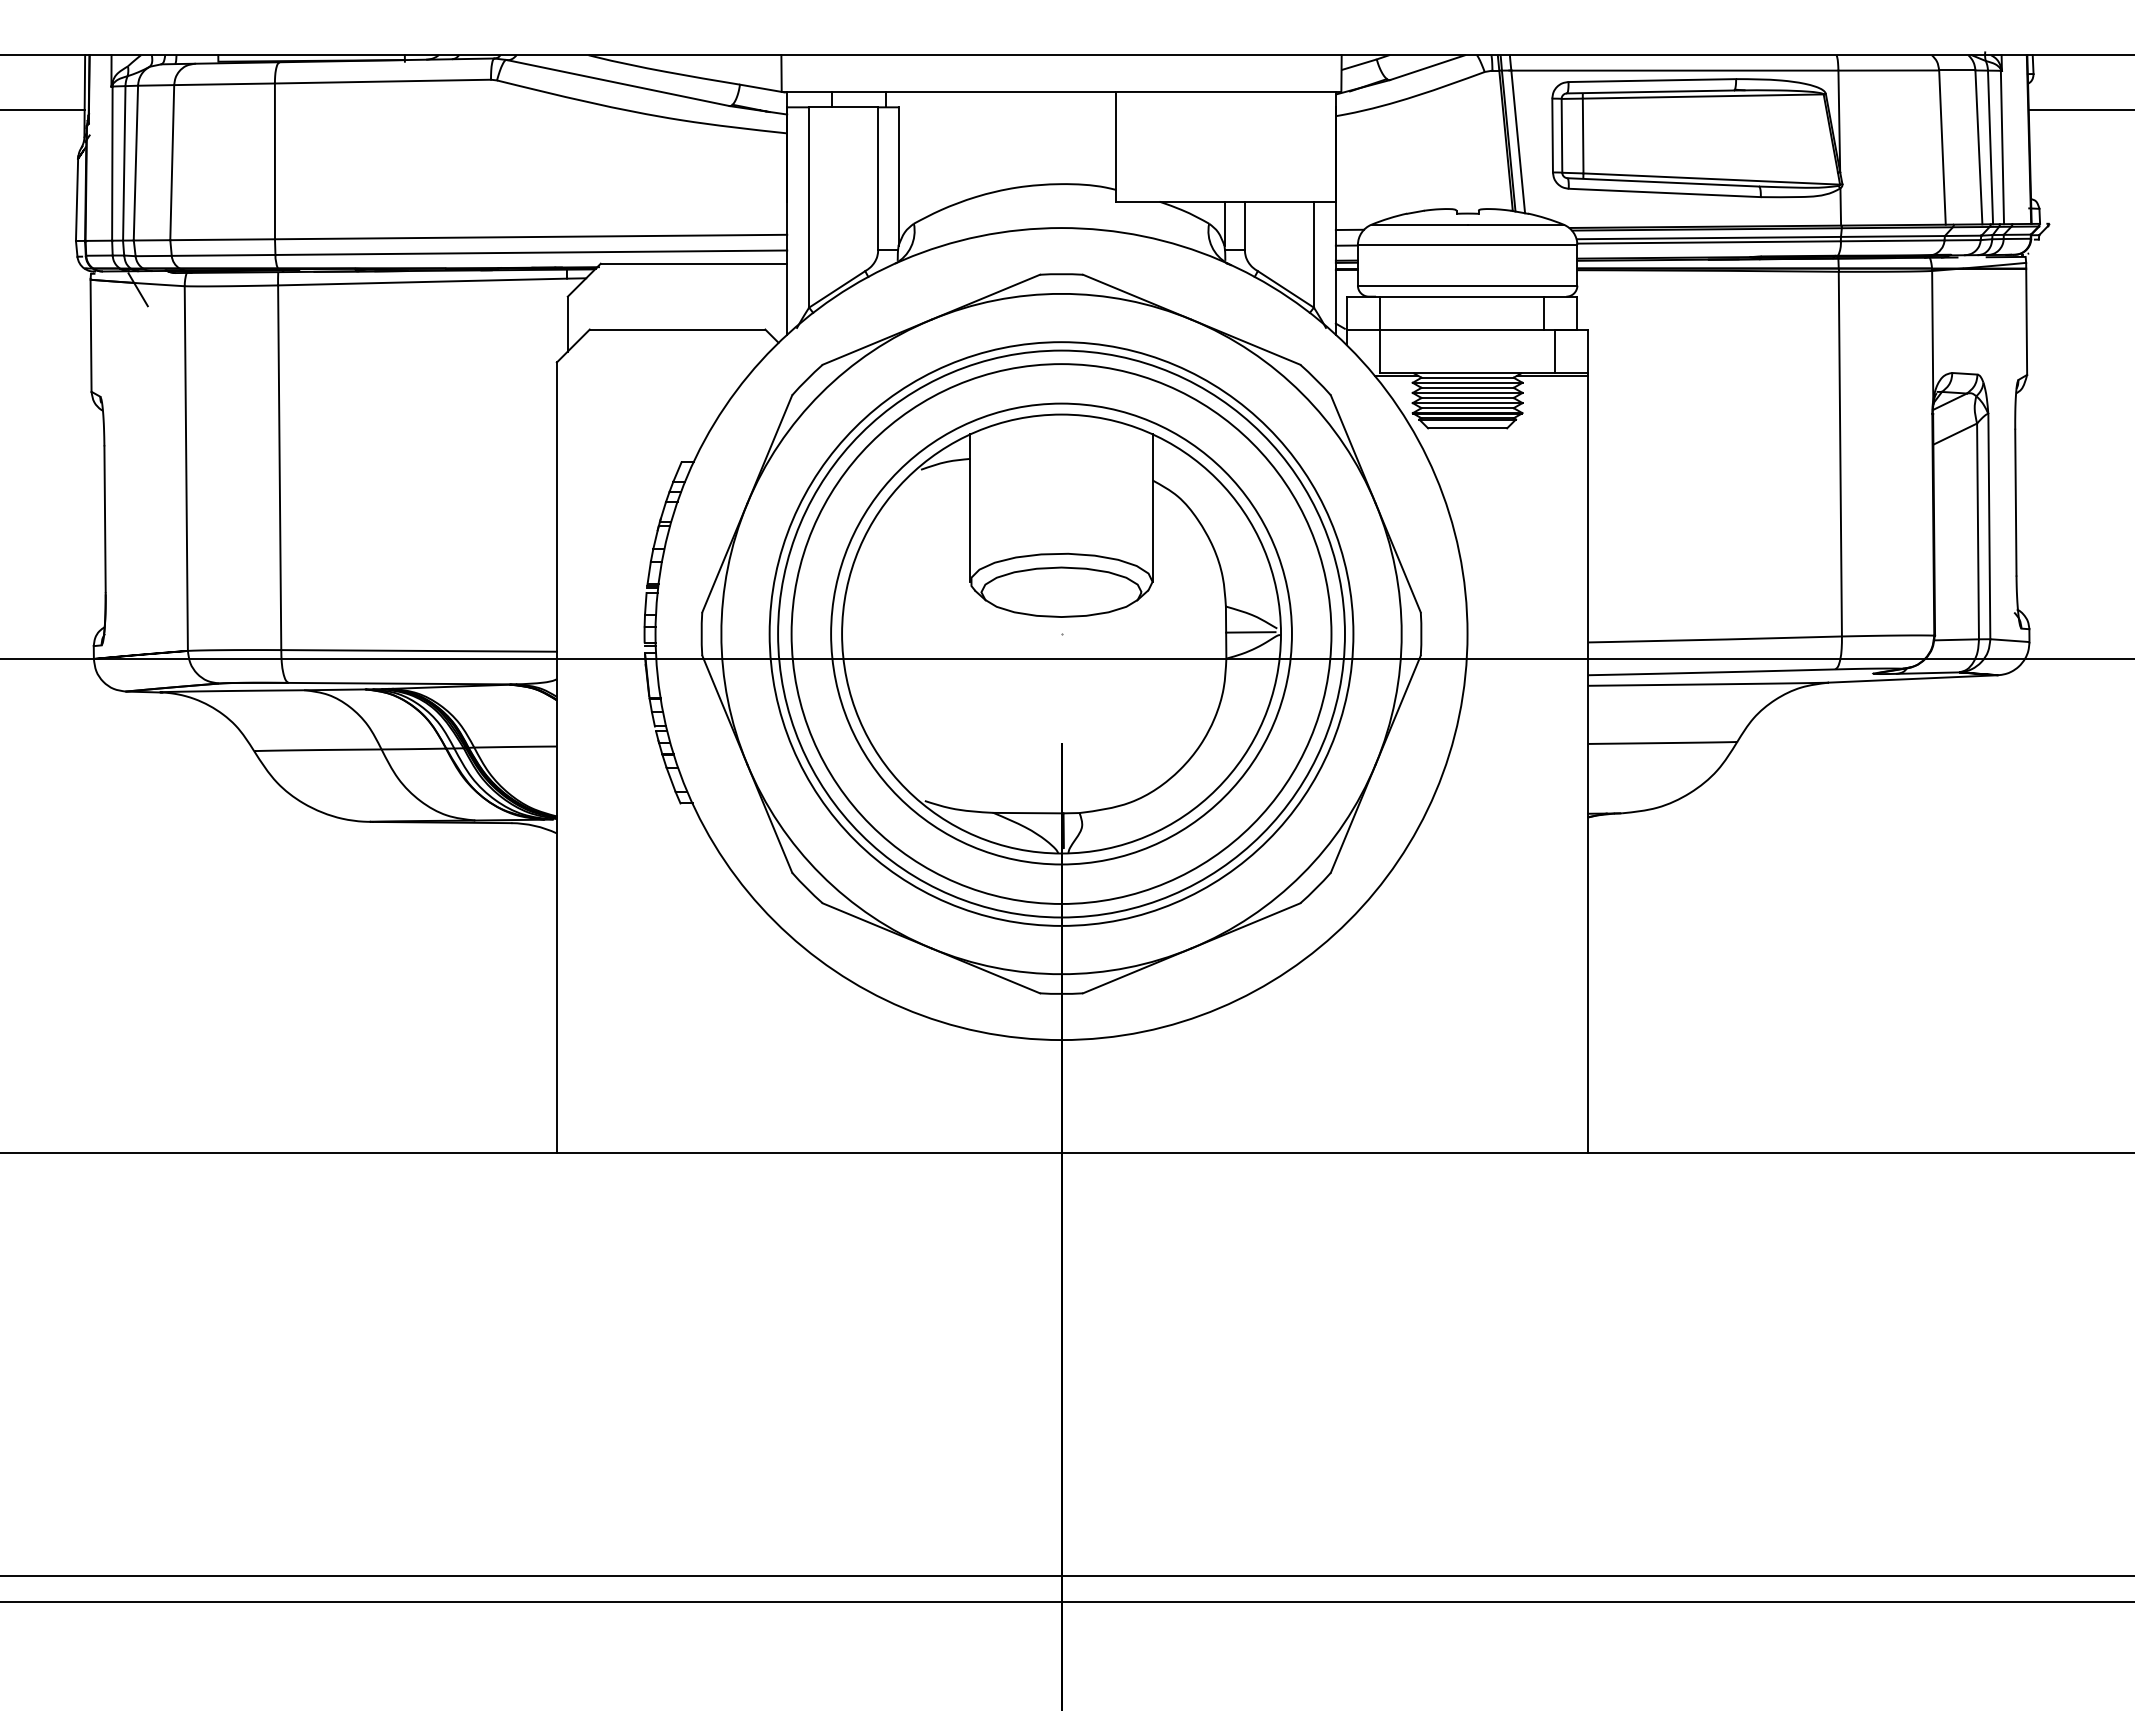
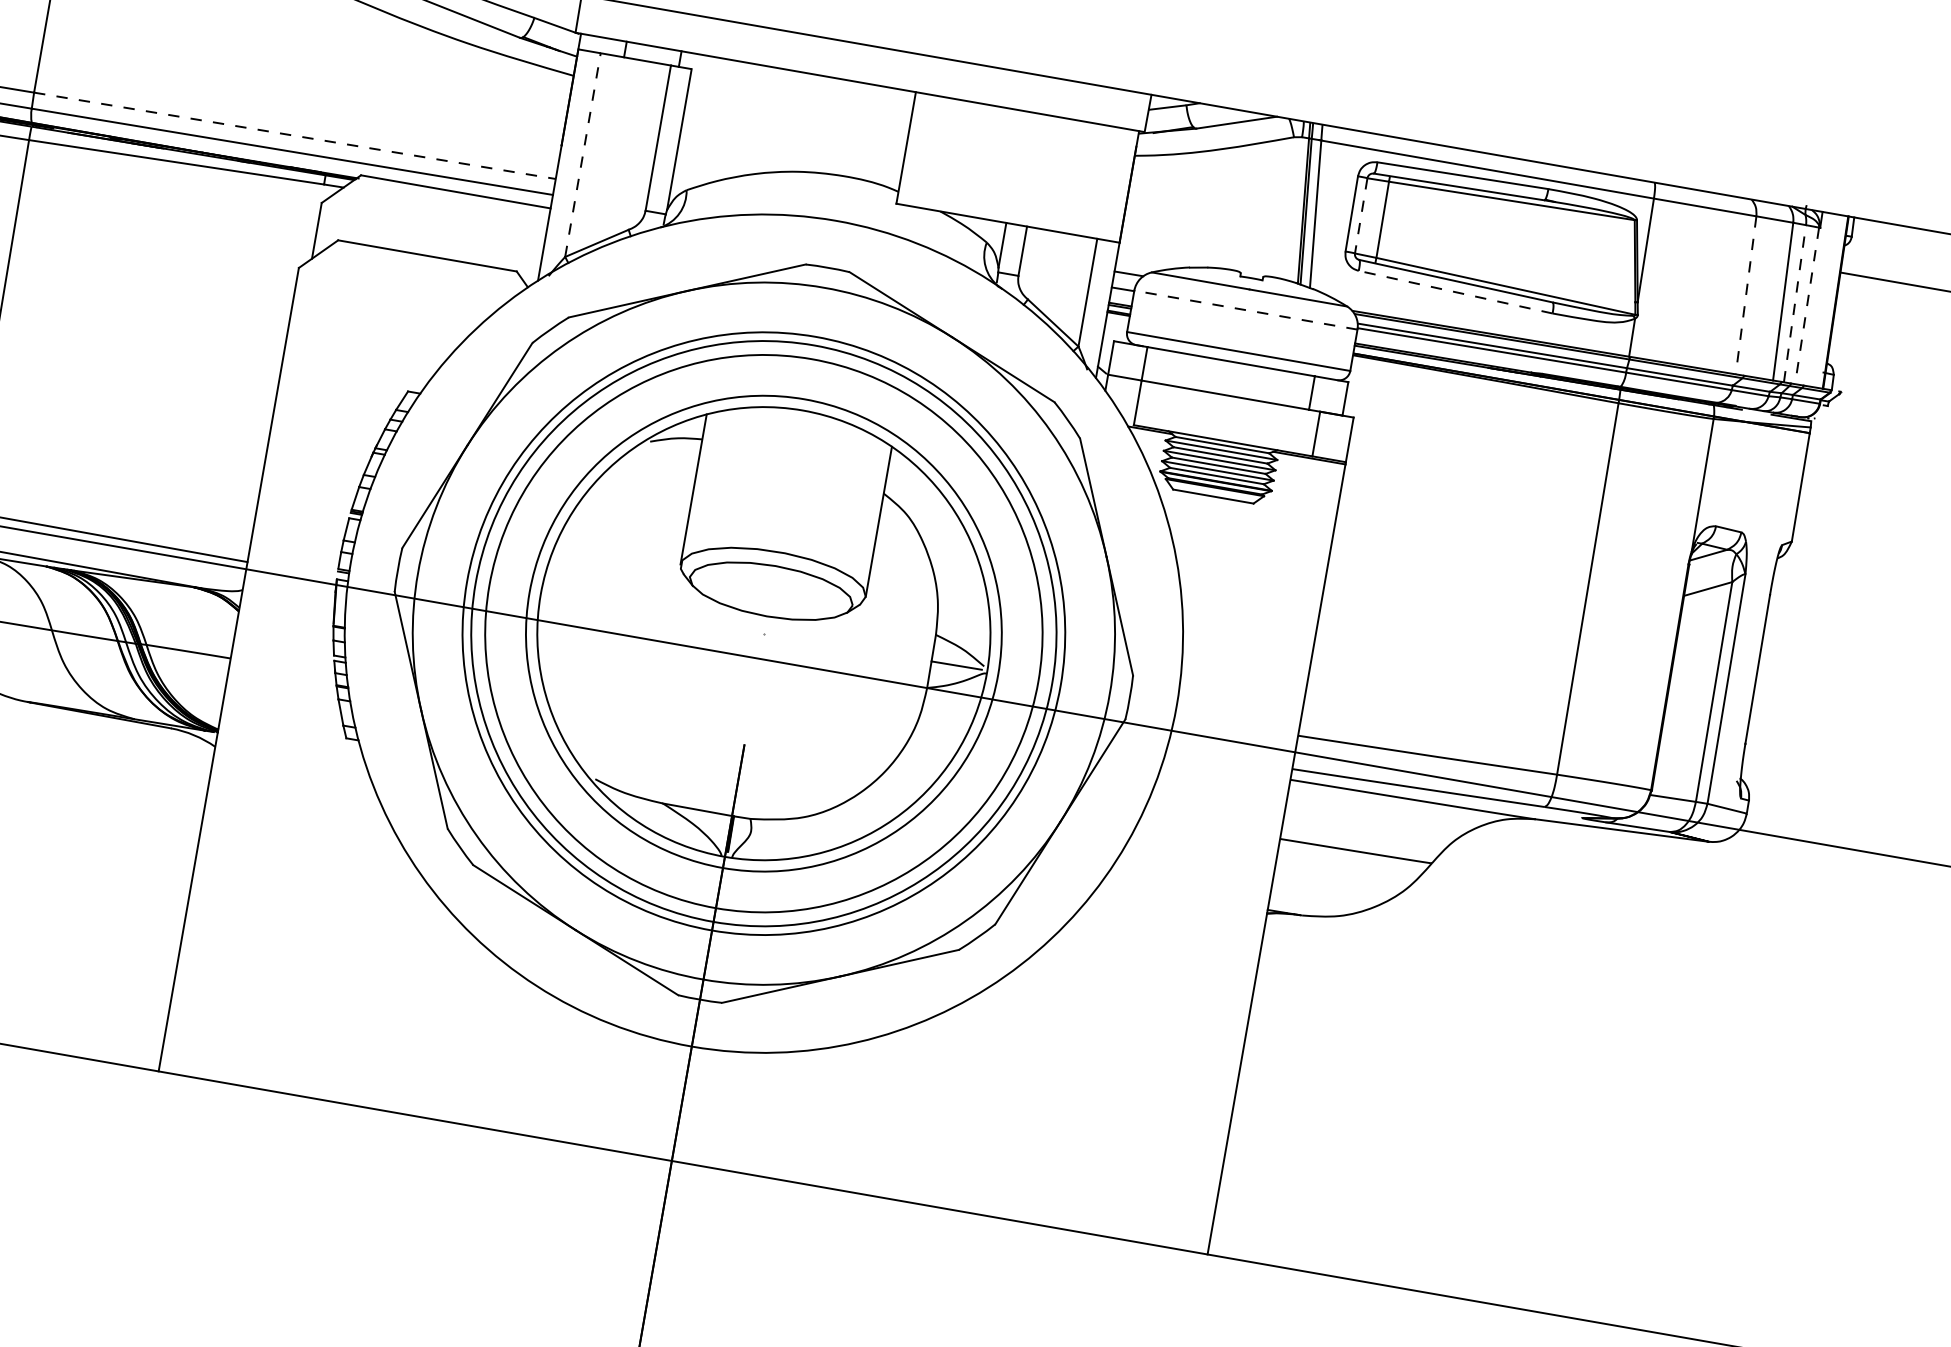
line: (1561, 135) -> (1360, 215), solid -> dashed
line: (1990, 147) -> (1794, 303), solid -> dashed
line: (2002, 147) -> (1807, 305), solid -> dashed
line: (1942, 148) -> (1745, 296), solid -> dashed
line: (1664, 192) -> (1455, 291), solid -> dashed
line: (809, 207) -> (583, 155), solid -> dashed
line: (531, 237) -> (295, 136), solid -> dashed
line: (1467, 245) -> (1245, 310), solid -> dashed

